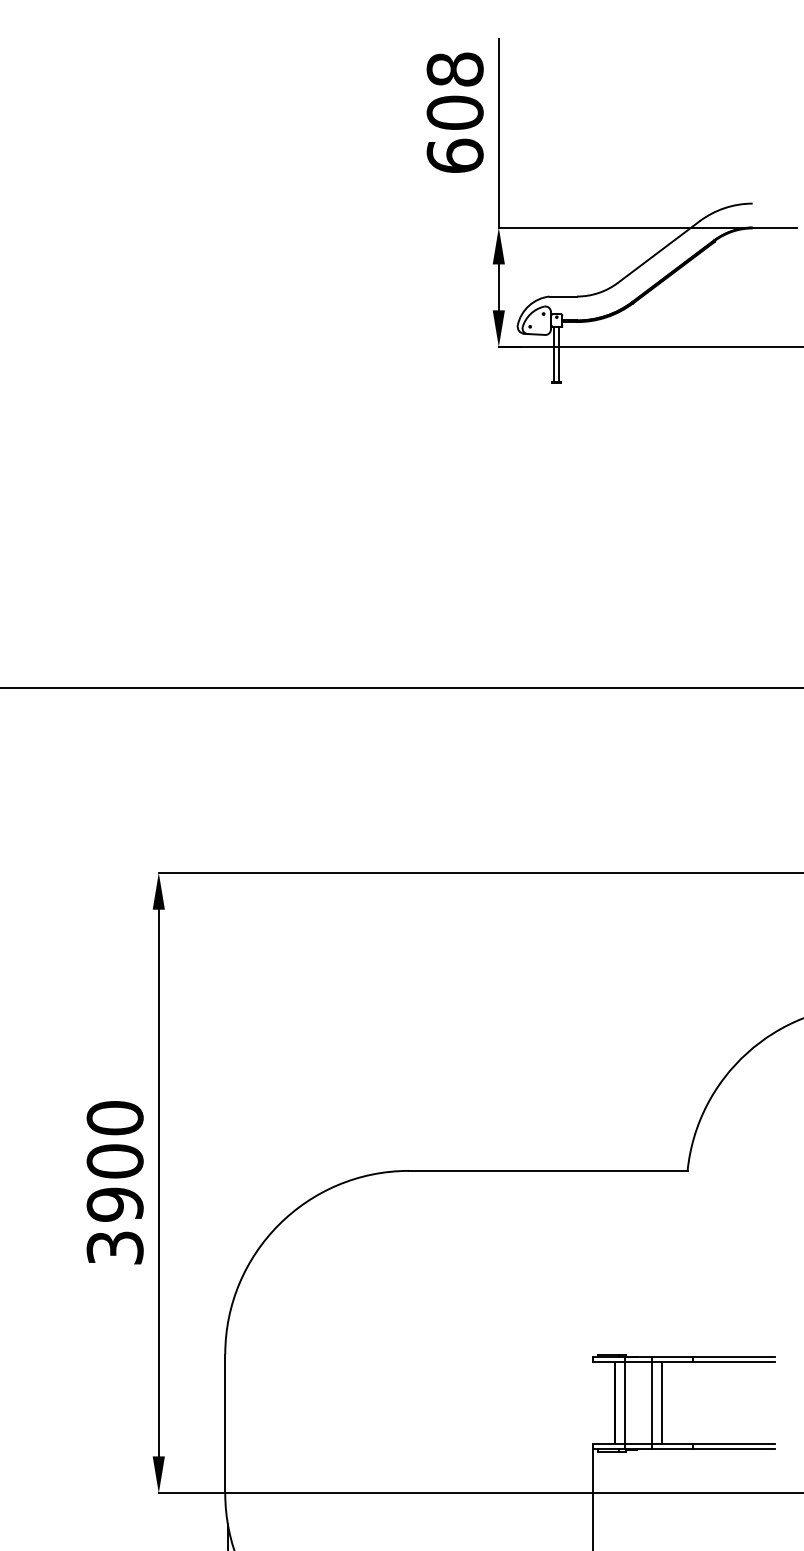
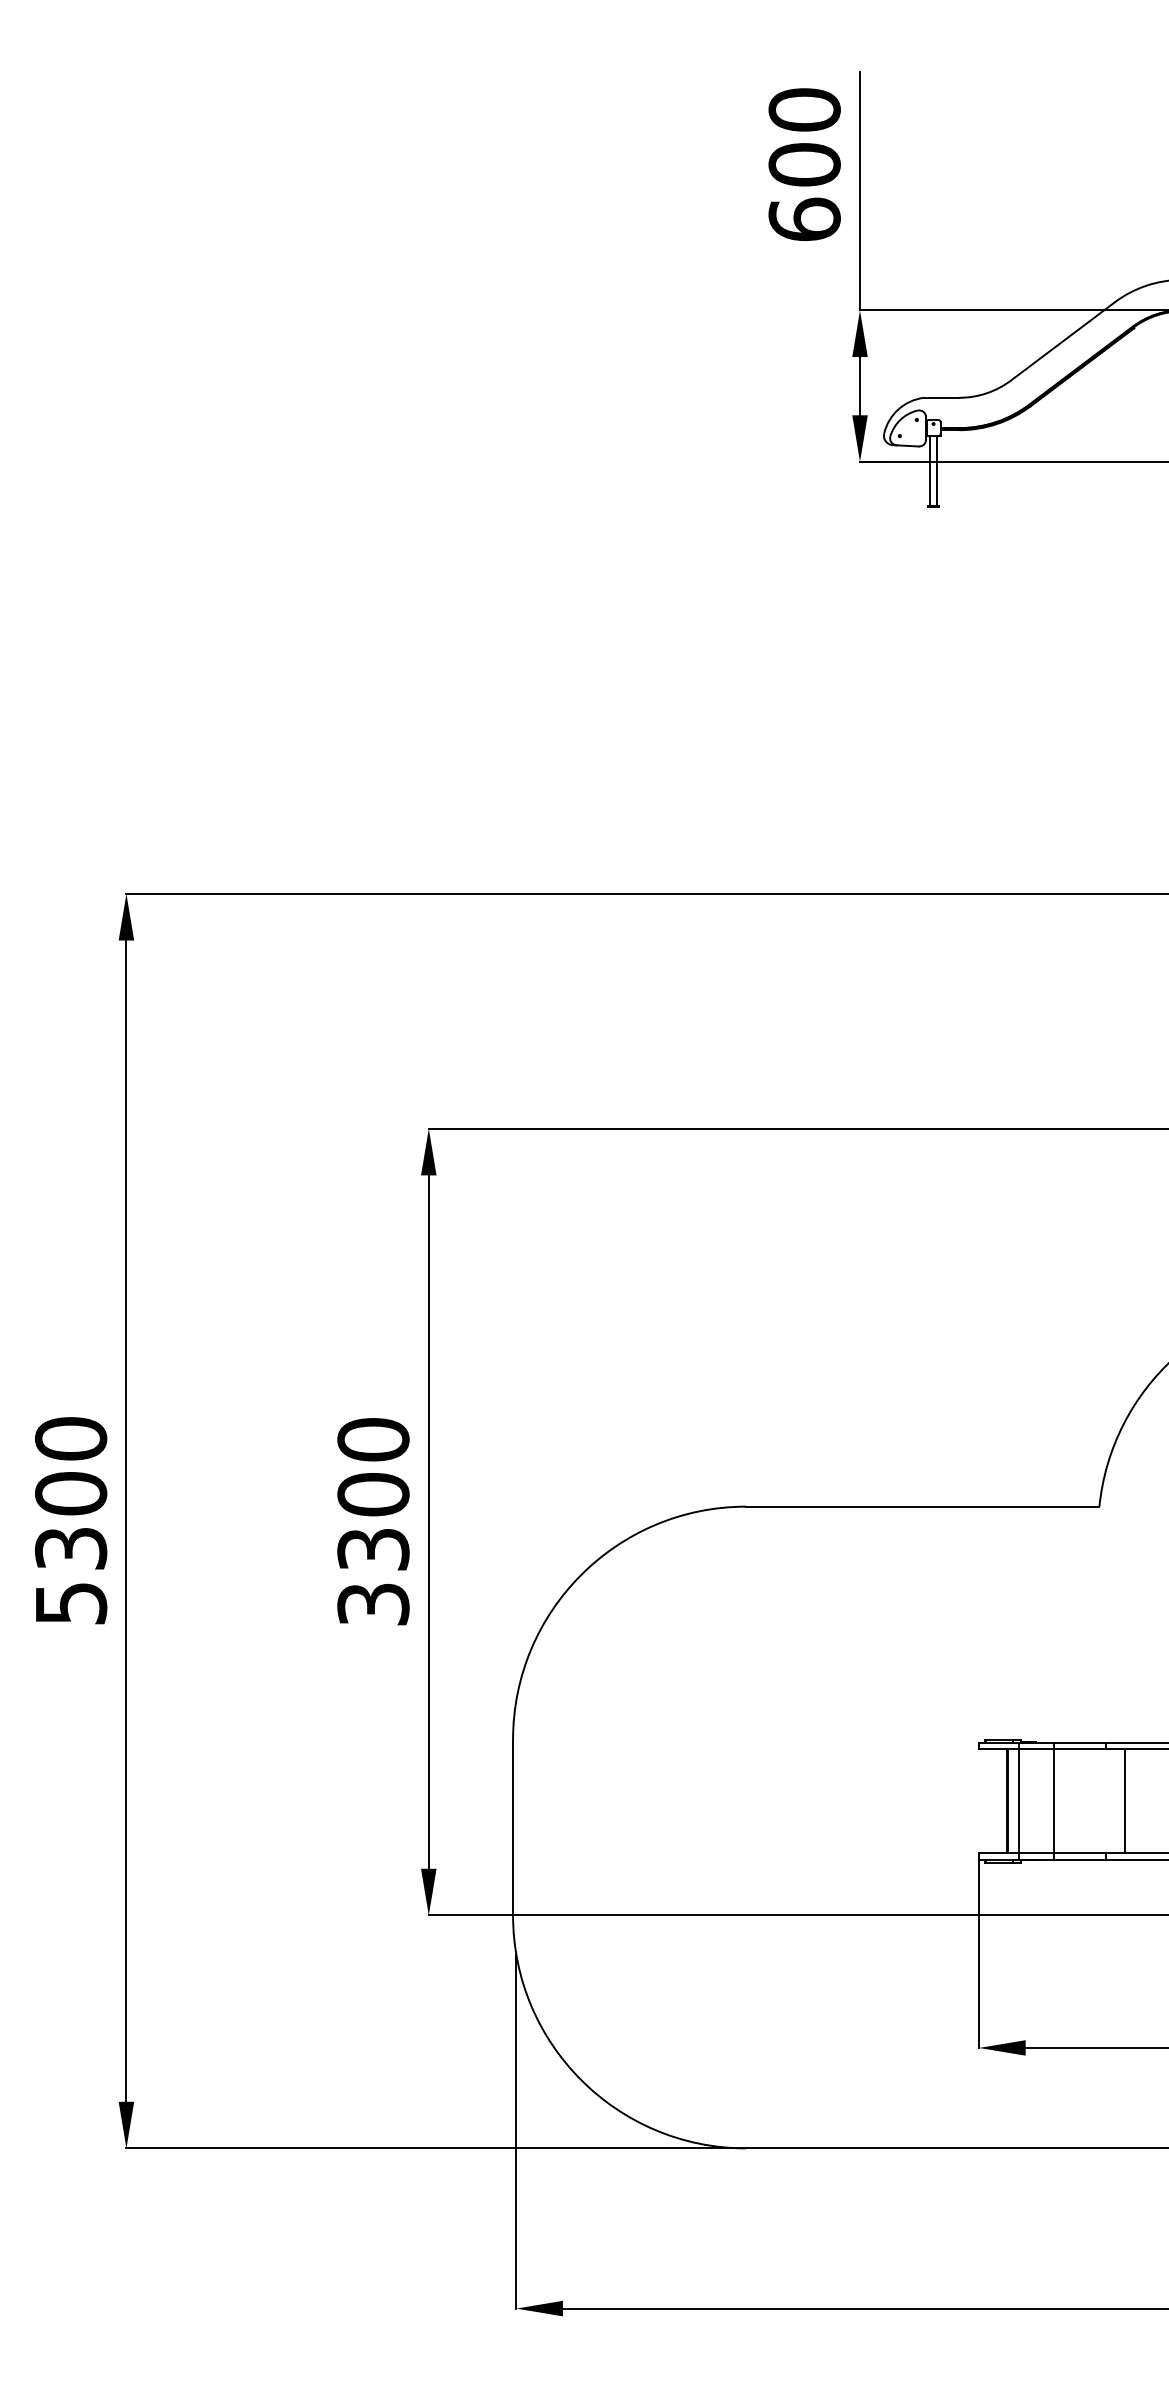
text: (455, 69) -> (804, 109), 608 -> 600
text: (115, 1204) -> (373, 1549), 3900 -> 3300
line: (661, 1403) -> (1124, 1801), moved

